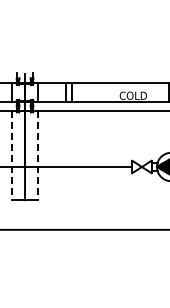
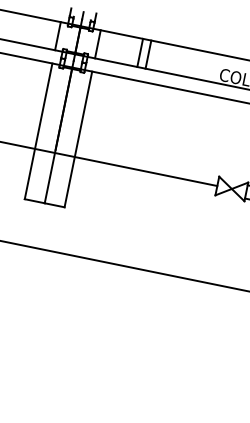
line: (11, 155) -> (38, 131), dashed -> solid
line: (38, 155) -> (78, 139), dashed -> solid

